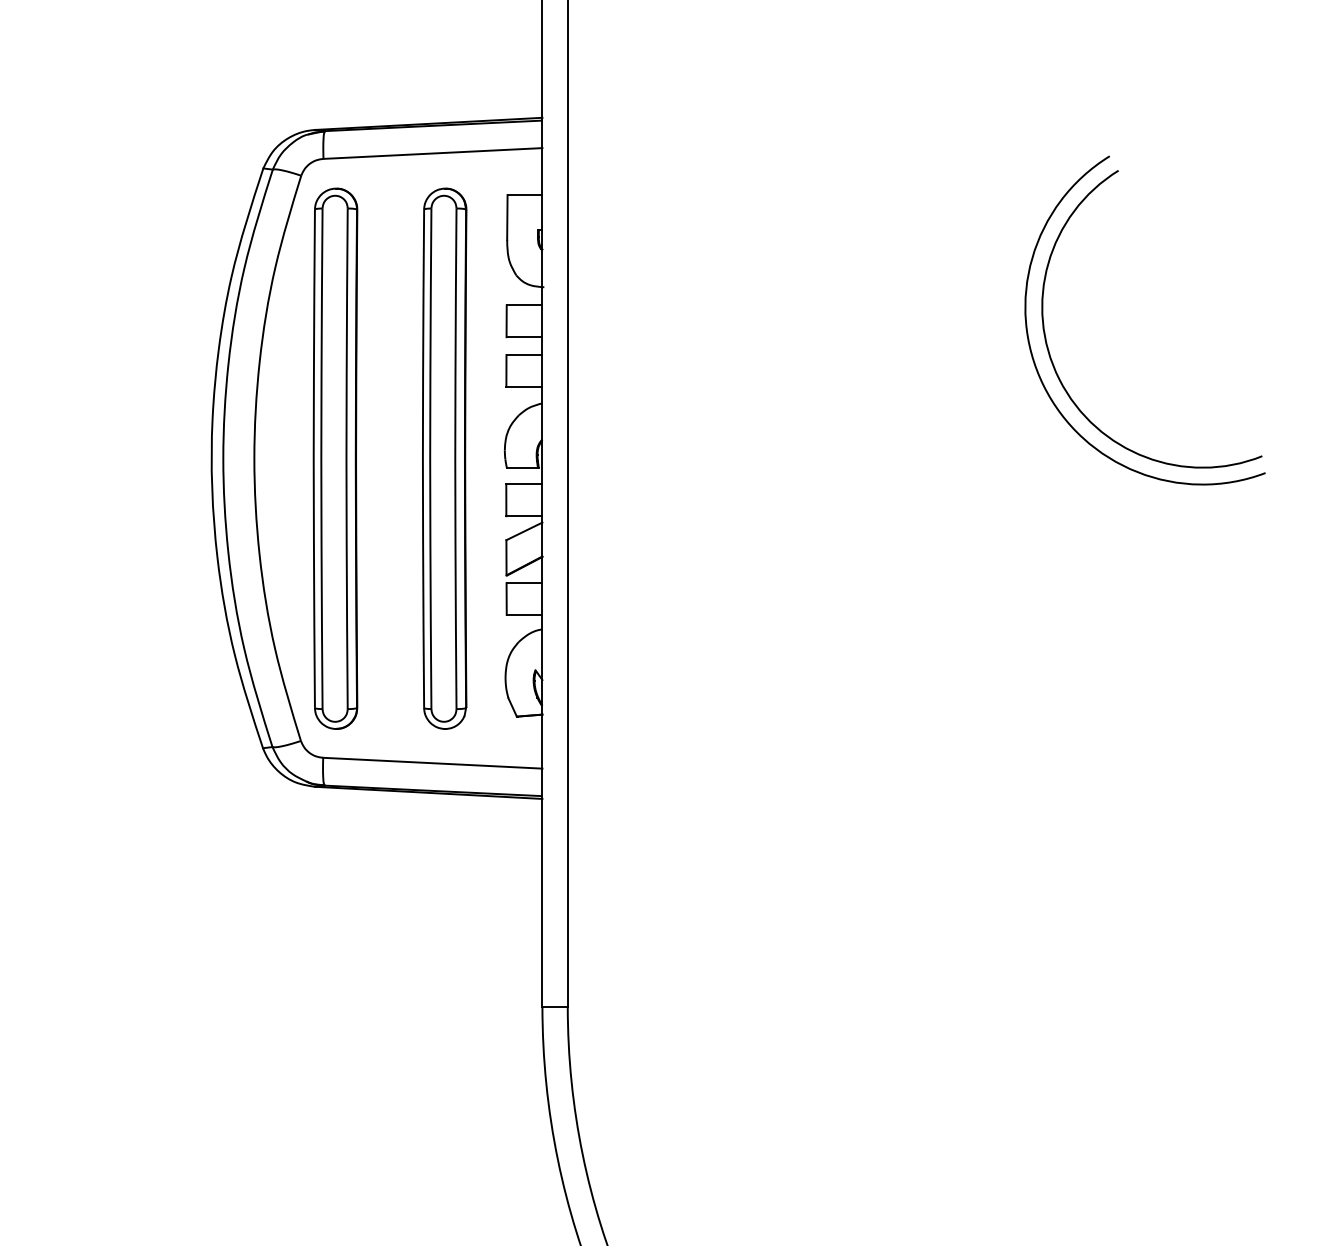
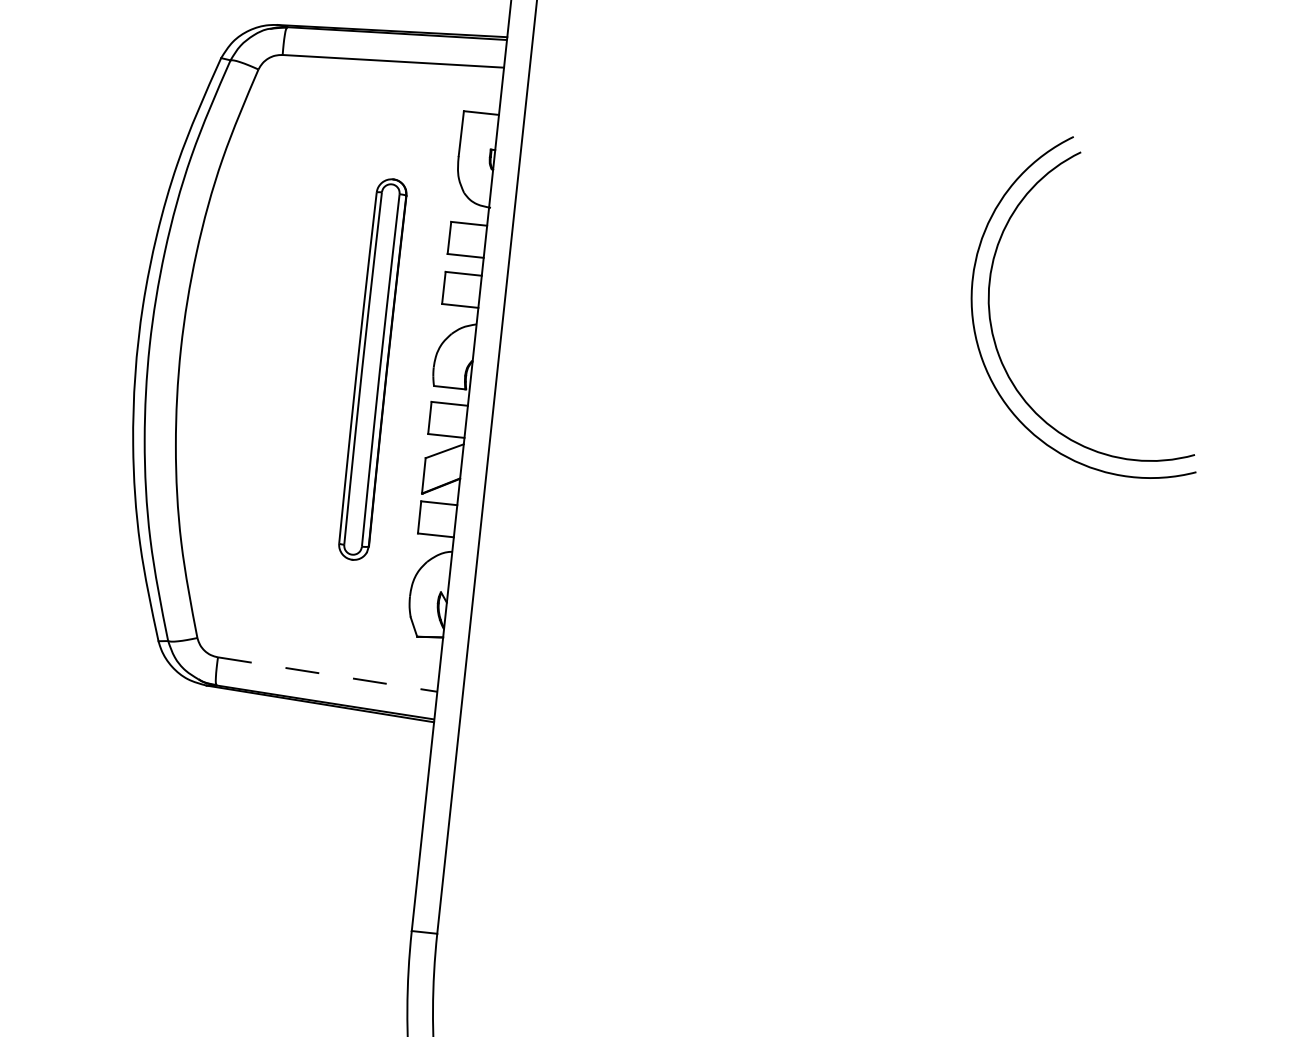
part: (335, 458) -> (262, 357), removed
part: (444, 458) -> (372, 369), size x0.7
line: (432, 763) -> (327, 674), solid -> dashed

